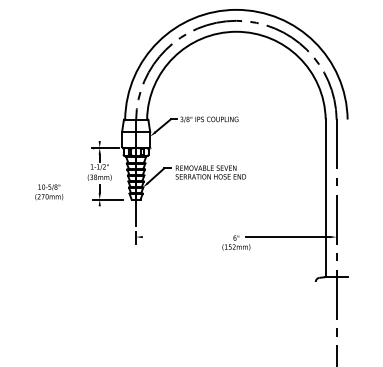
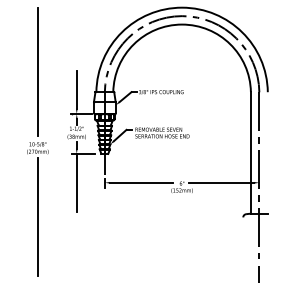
line: (50, 92) -> (38, 71), added
line: (99, 116) -> (76, 89), added
line: (99, 236) -> (76, 182), added
line: (183, 236) -> (141, 182), added
line: (50, 280) -> (38, 216), added

